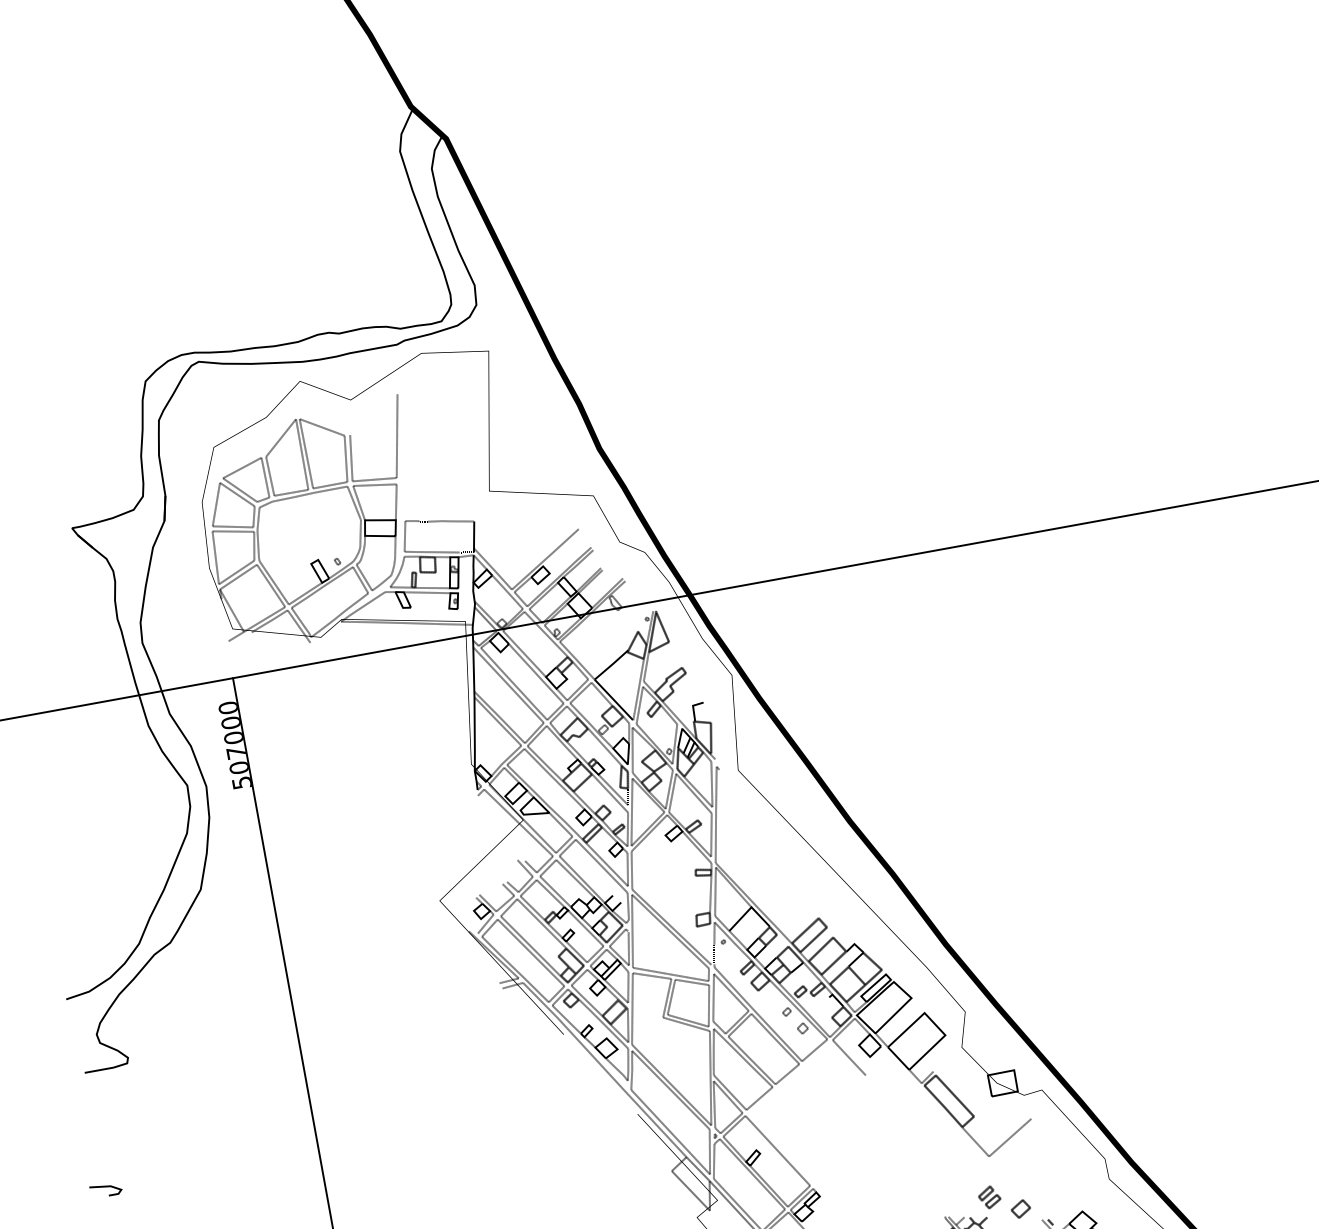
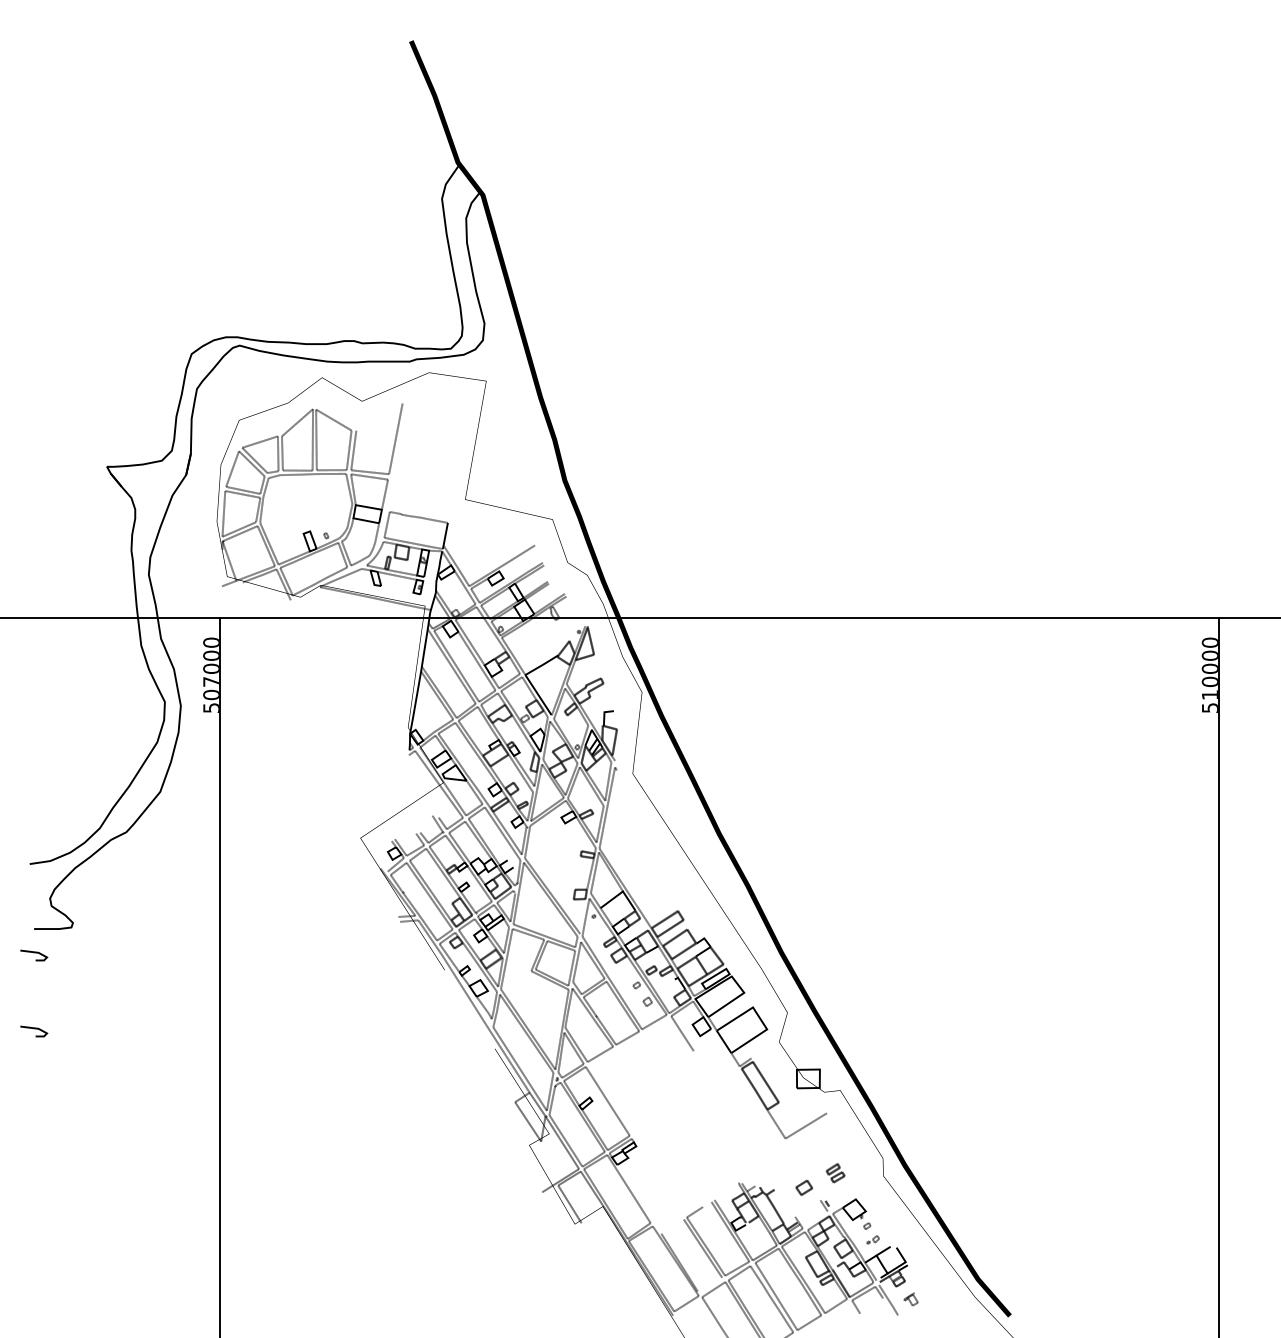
line: (90, 1100) -> (34, 953), added
part: (989, 1197) -> (835, 1173), moved

